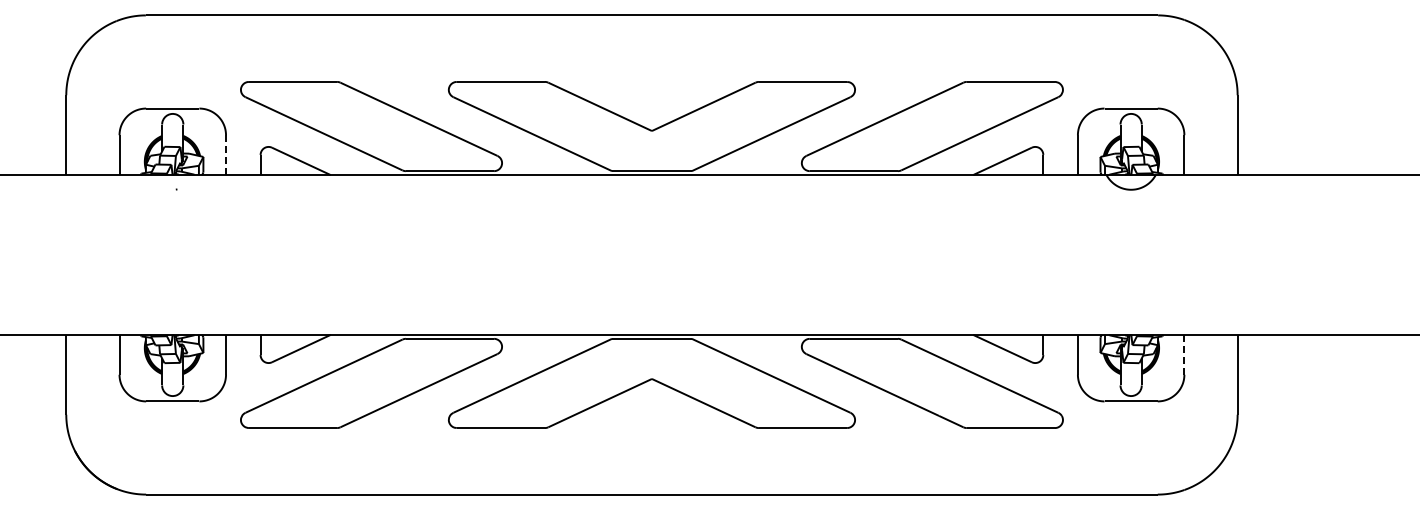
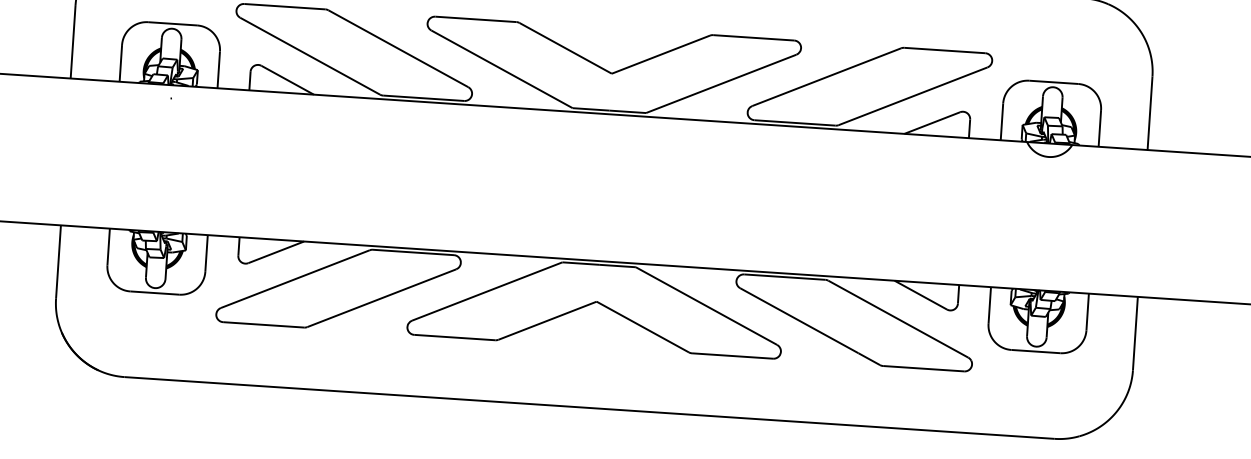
line: (226, 155) -> (219, 70), dashed -> solid
line: (1184, 354) -> (1087, 311), dashed -> solid

